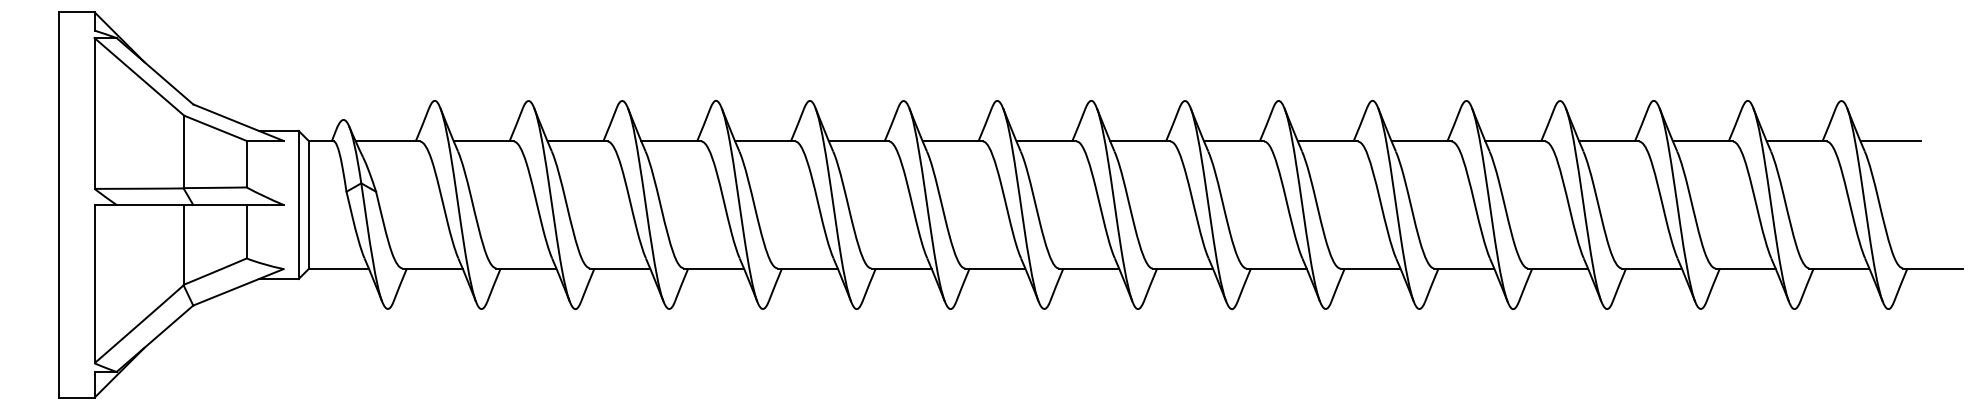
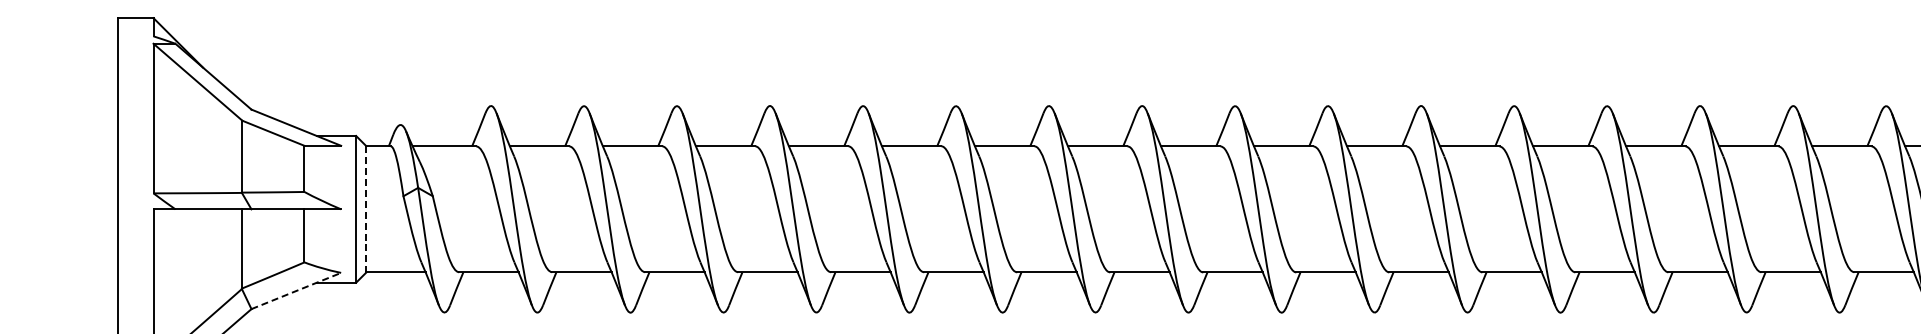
line: (309, 204) -> (366, 208), solid -> dashed
line: (238, 287) -> (296, 291), solid -> dashed

